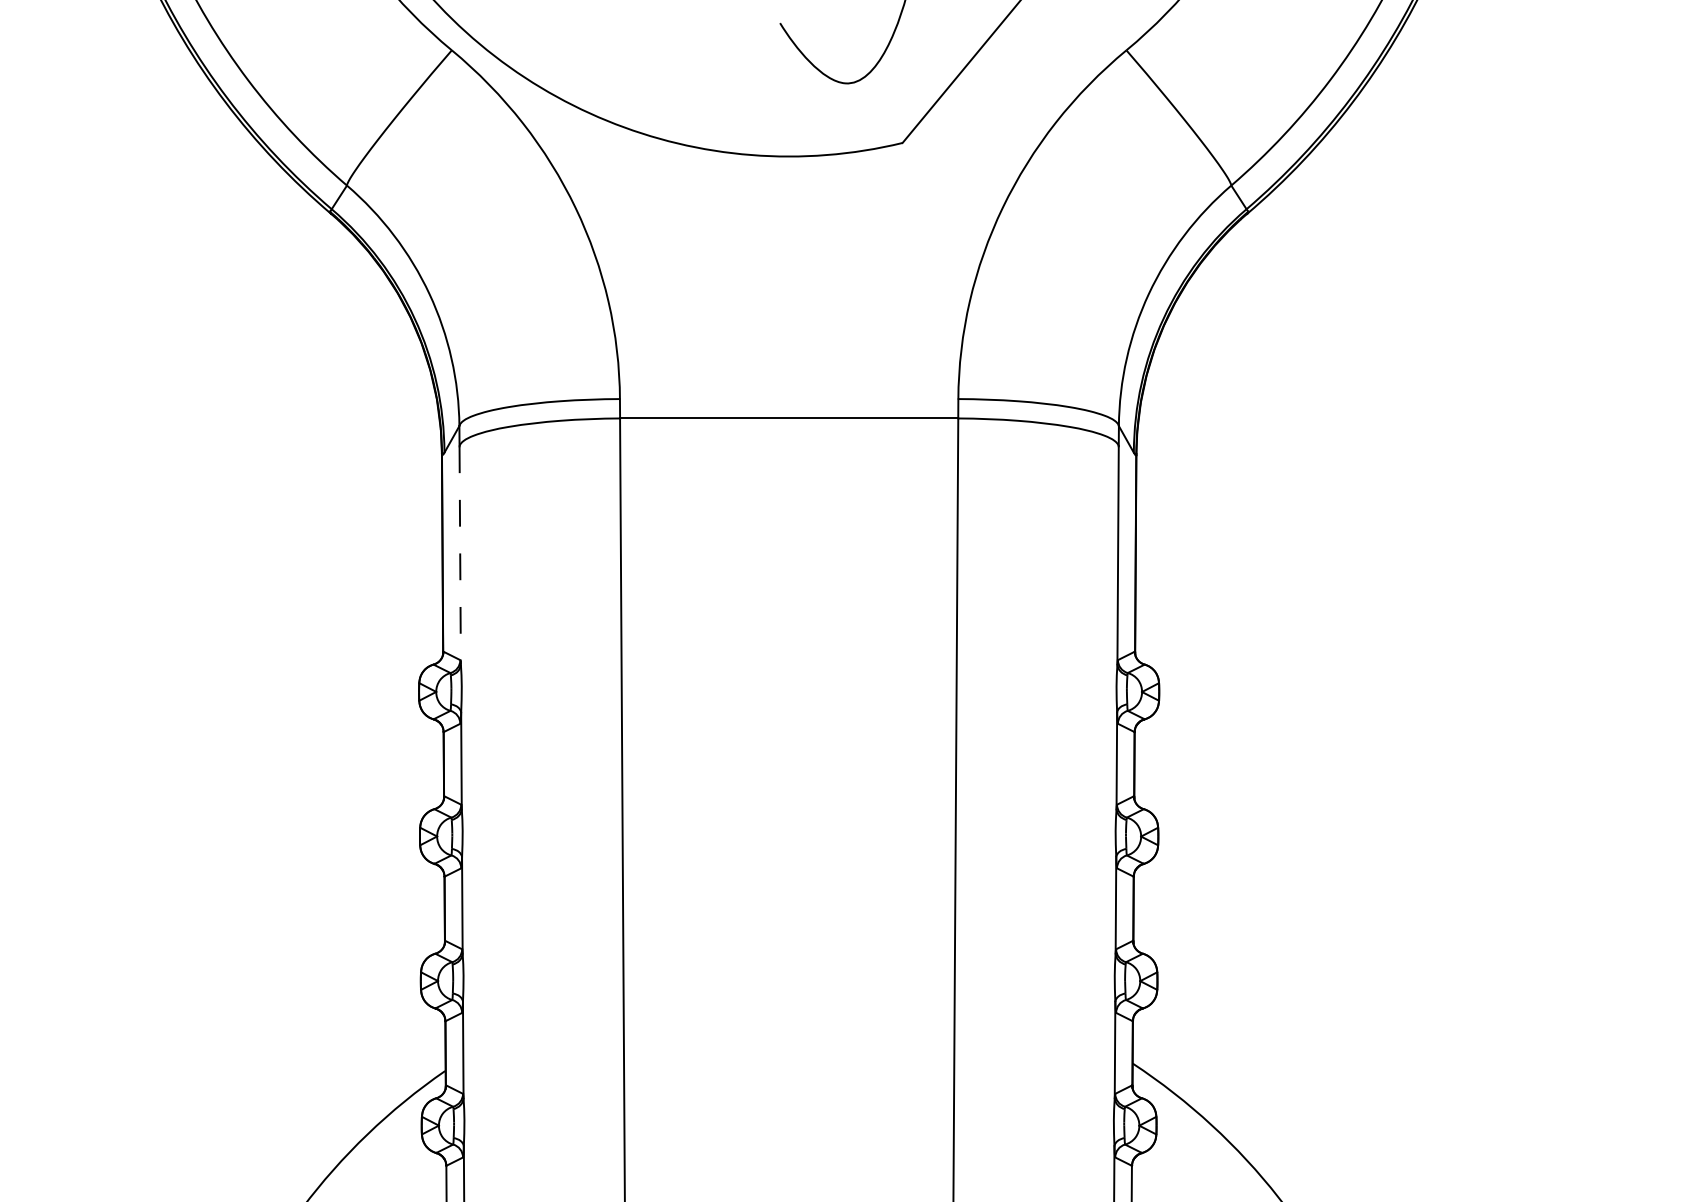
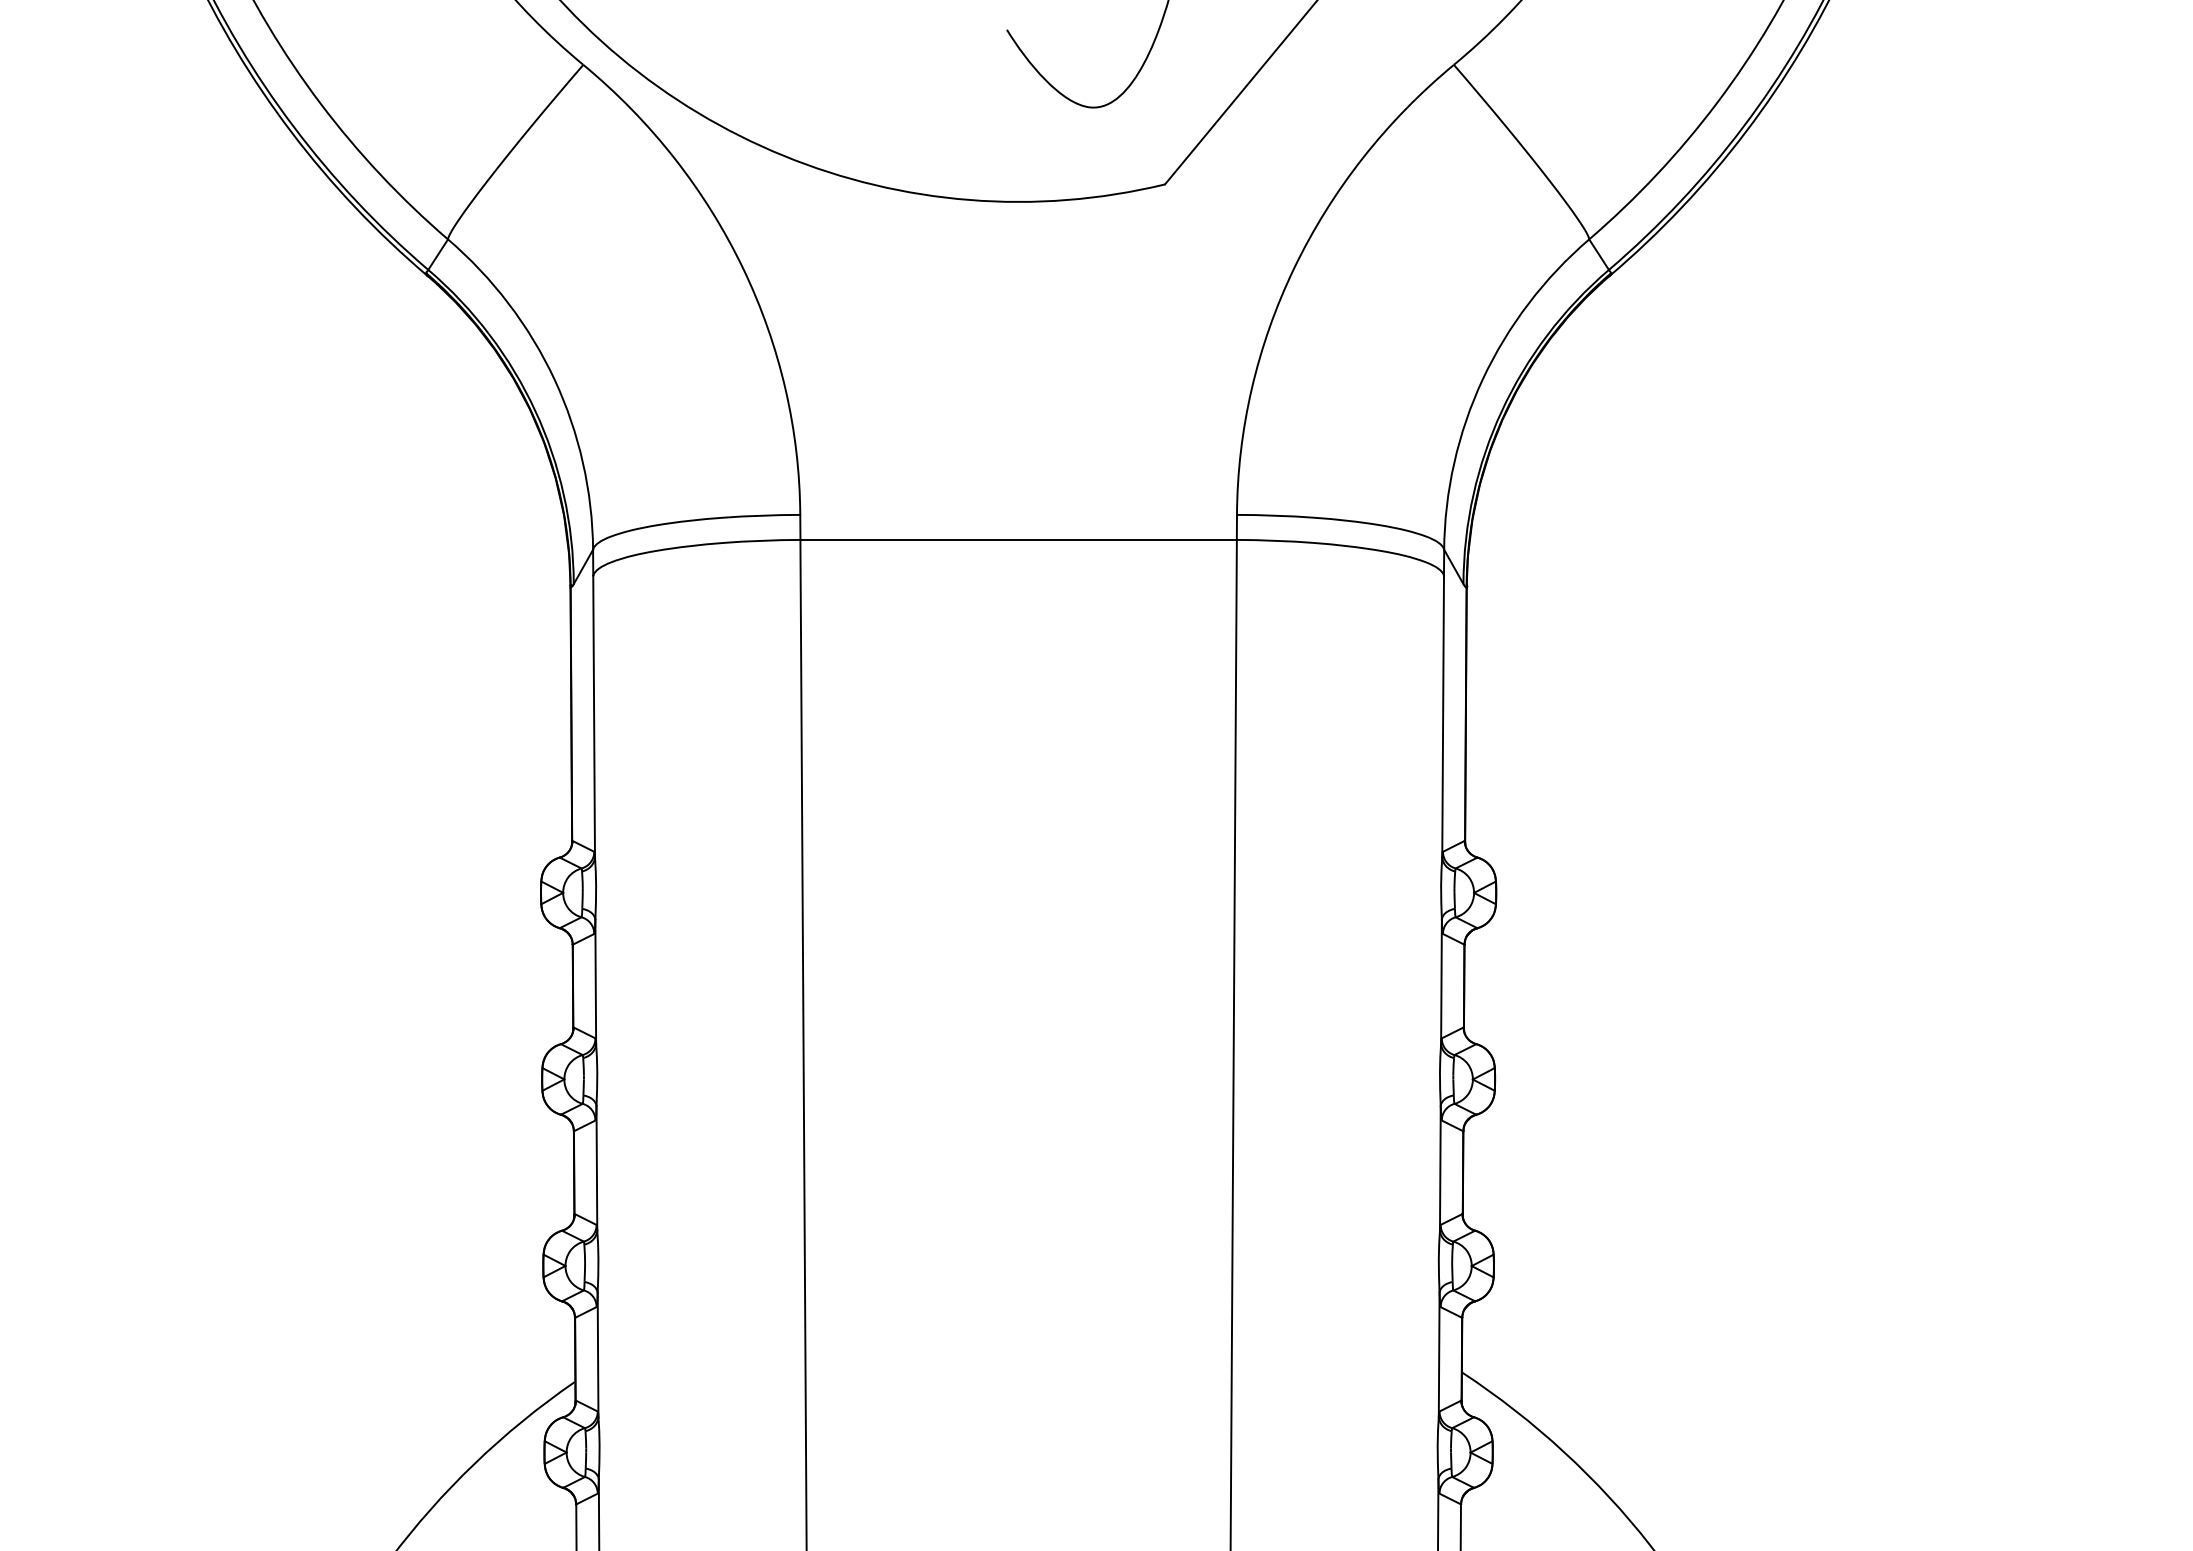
line: (460, 555) -> (594, 716), dashed -> solid

